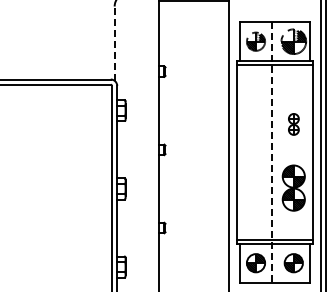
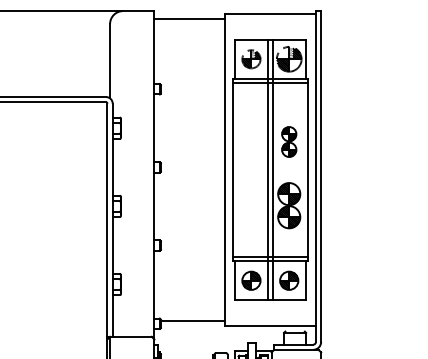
line: (115, 42) -> (110, 60), dashed -> solid
part: (294, 123) -> (289, 141), size x1.43
line: (277, 151) -> (272, 169), added
line: (272, 152) -> (267, 170), dashed -> solid

